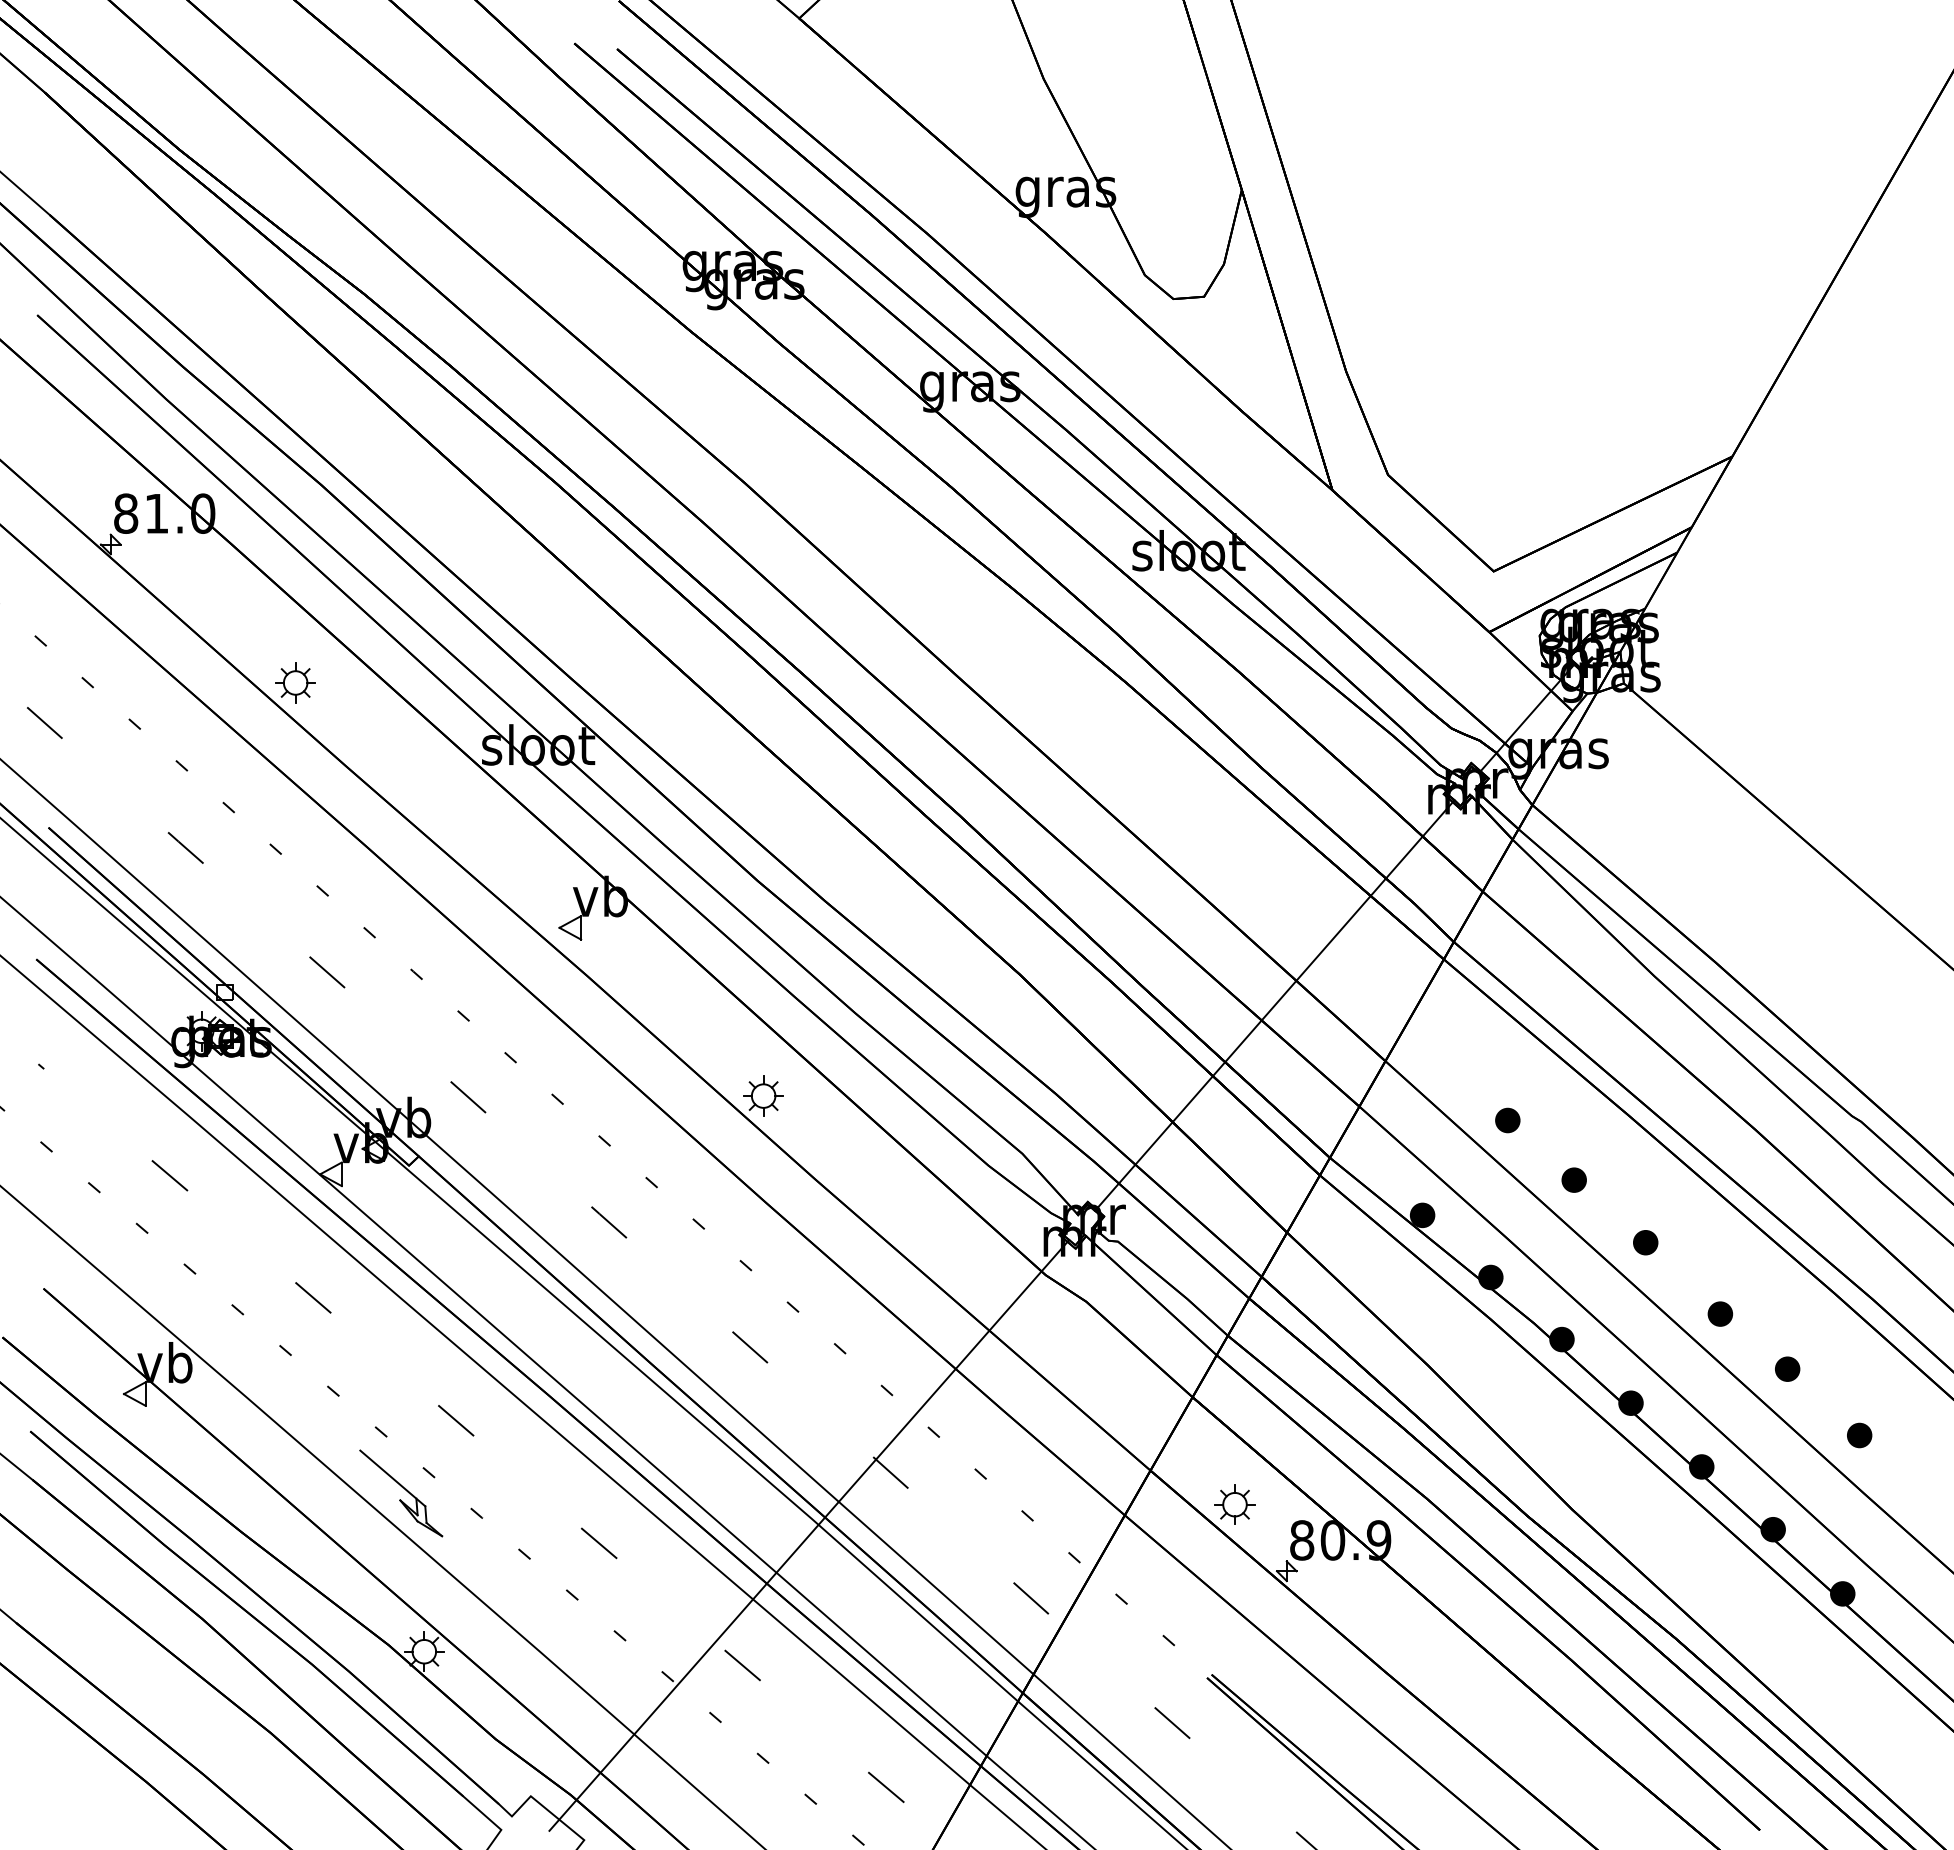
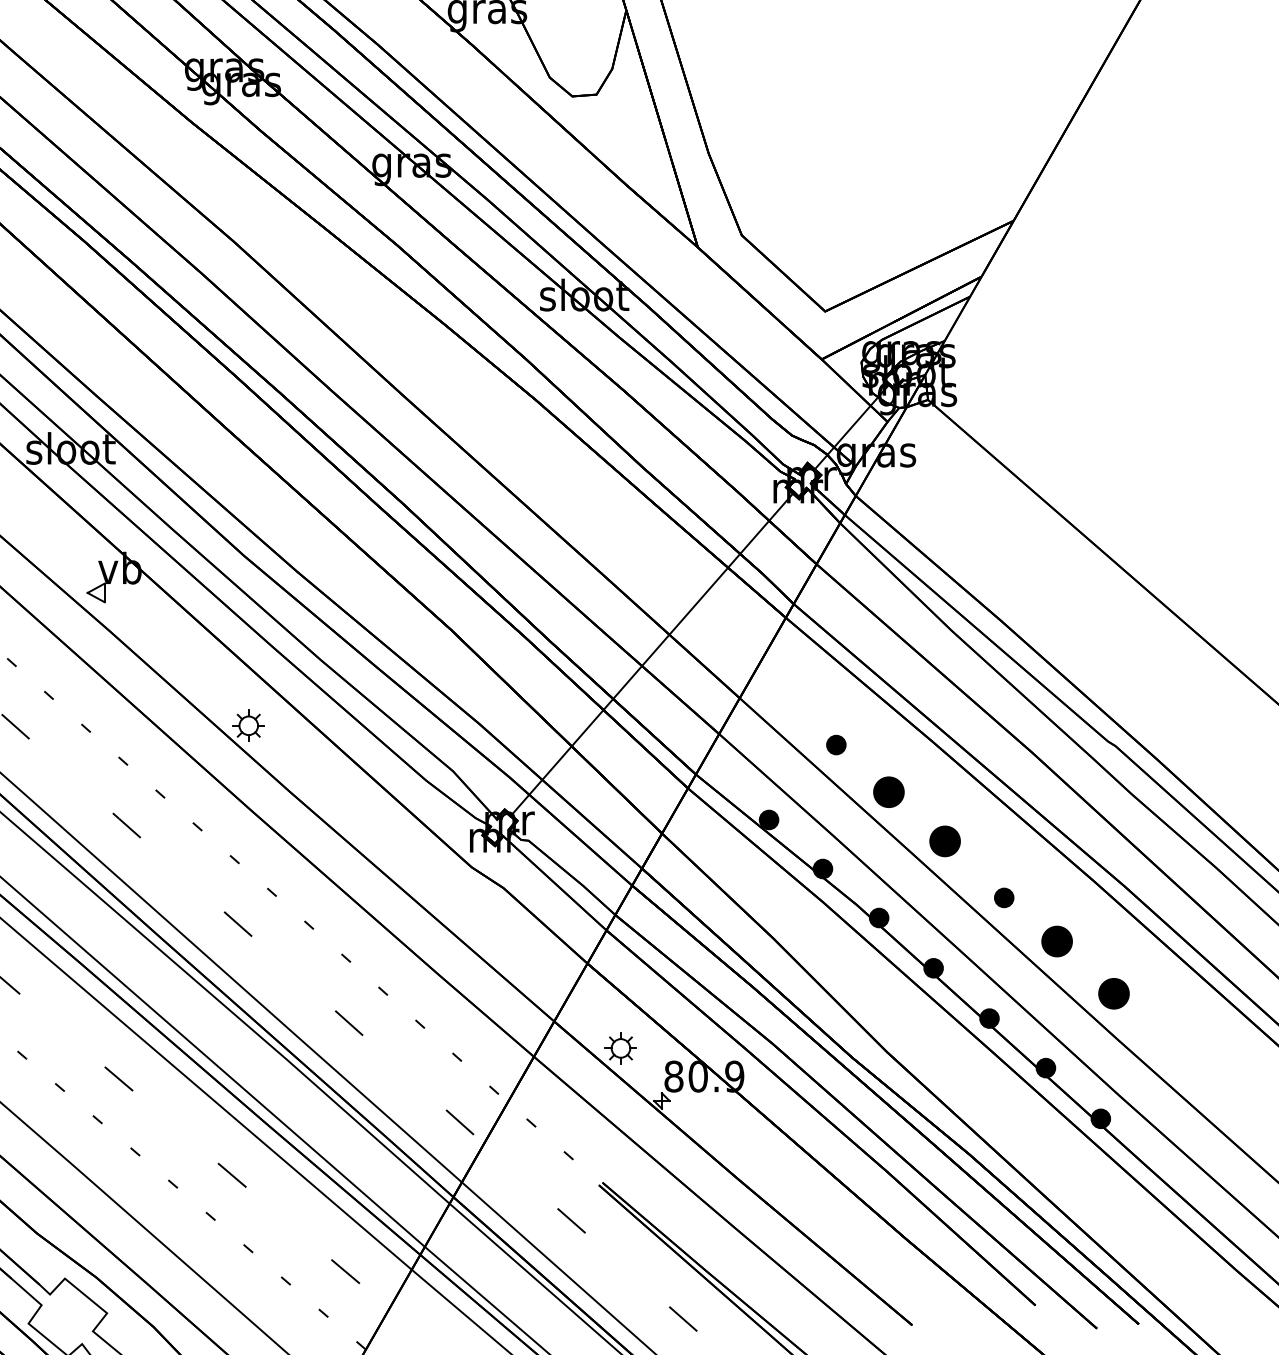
part: (1573, 1179) -> (888, 791), size x1.6
part: (1645, 1242) -> (945, 841), size x1.6
part: (1787, 1368) -> (1057, 940), size x1.6
part: (1859, 1435) -> (1114, 993), size x1.6
line: (809, 1535) -> (284, 1072), removed

